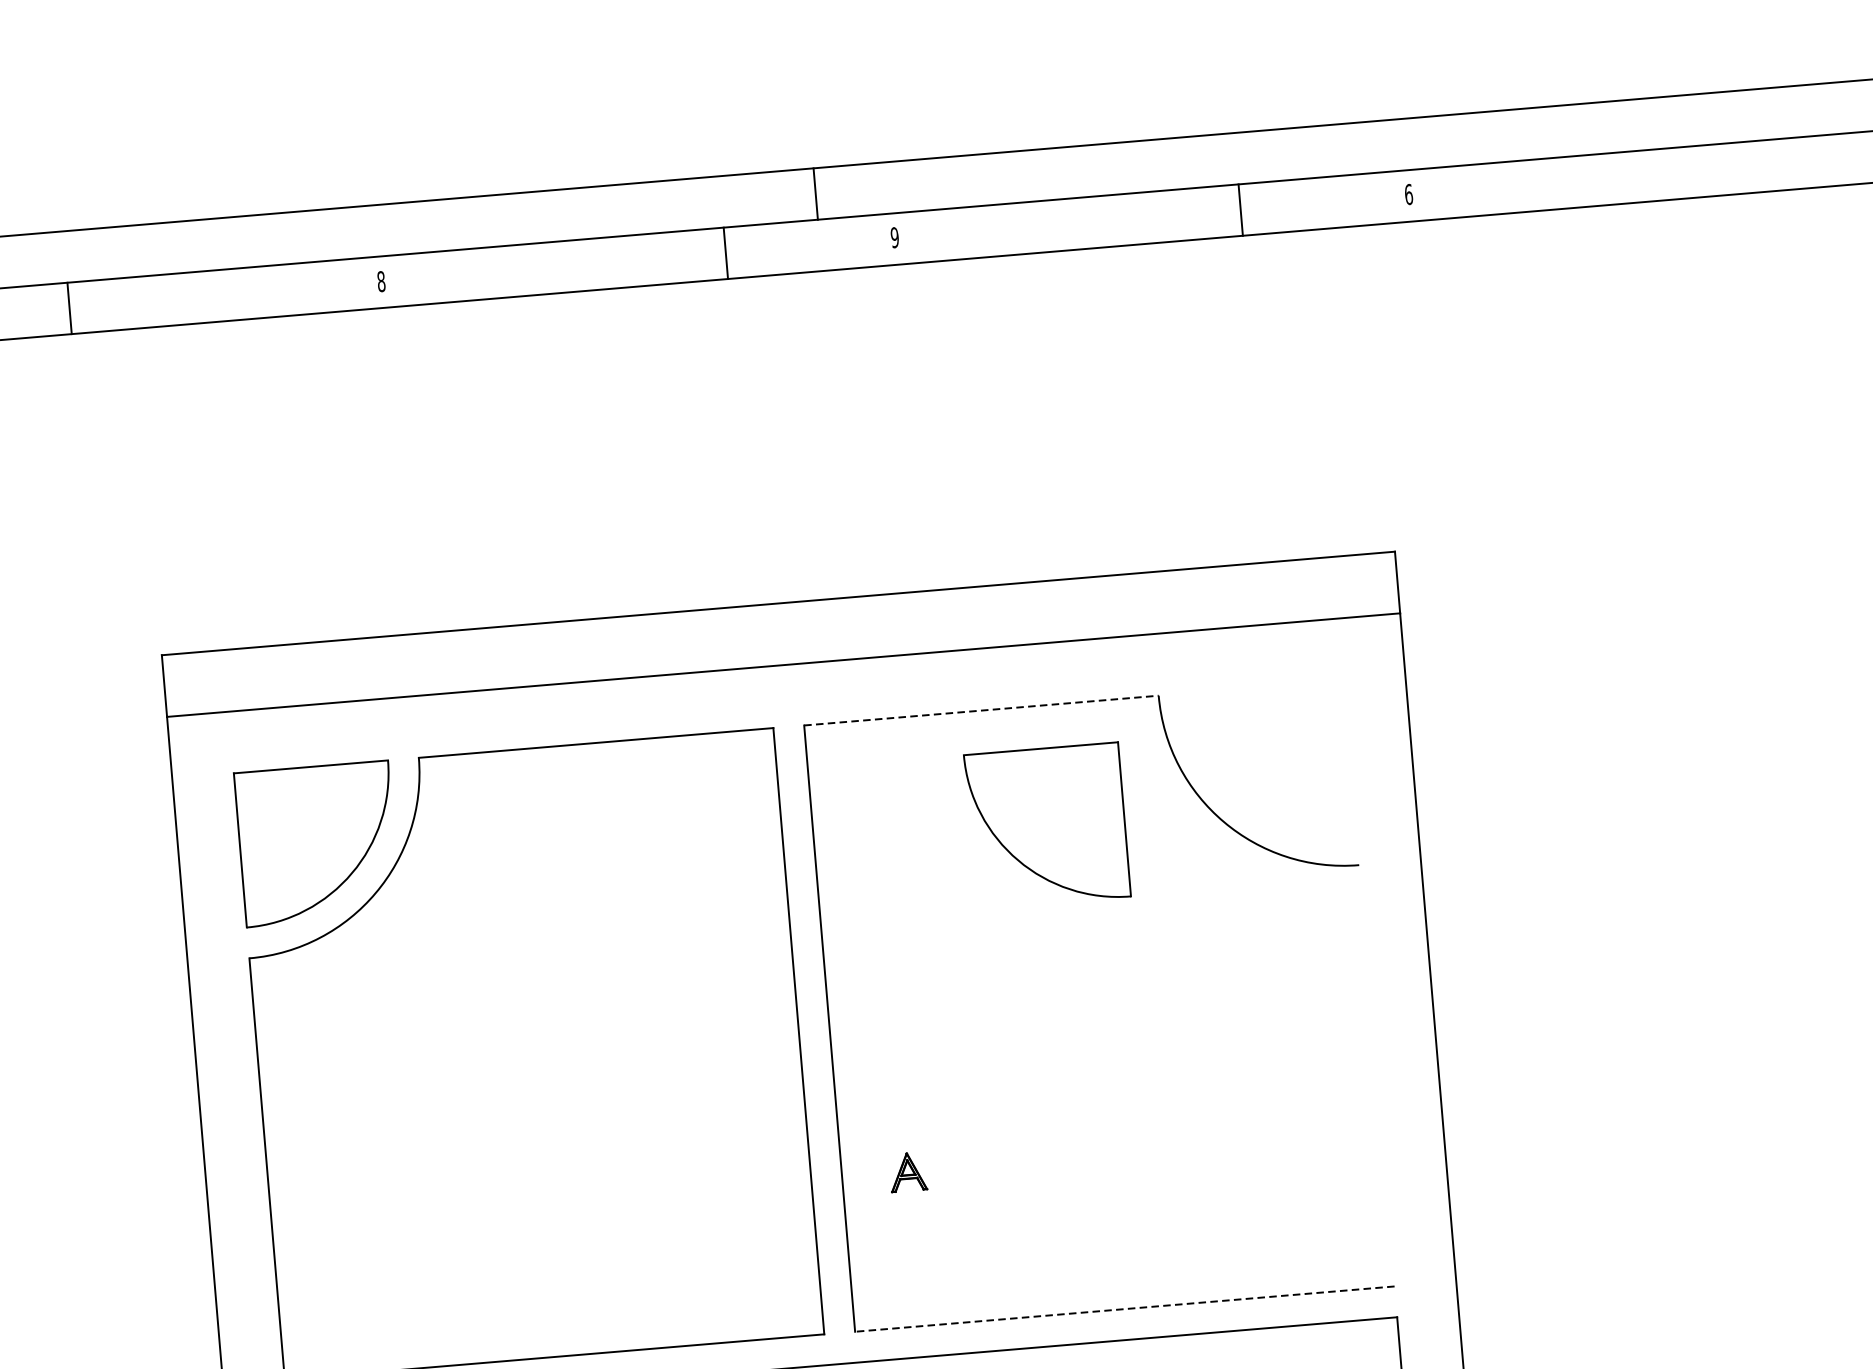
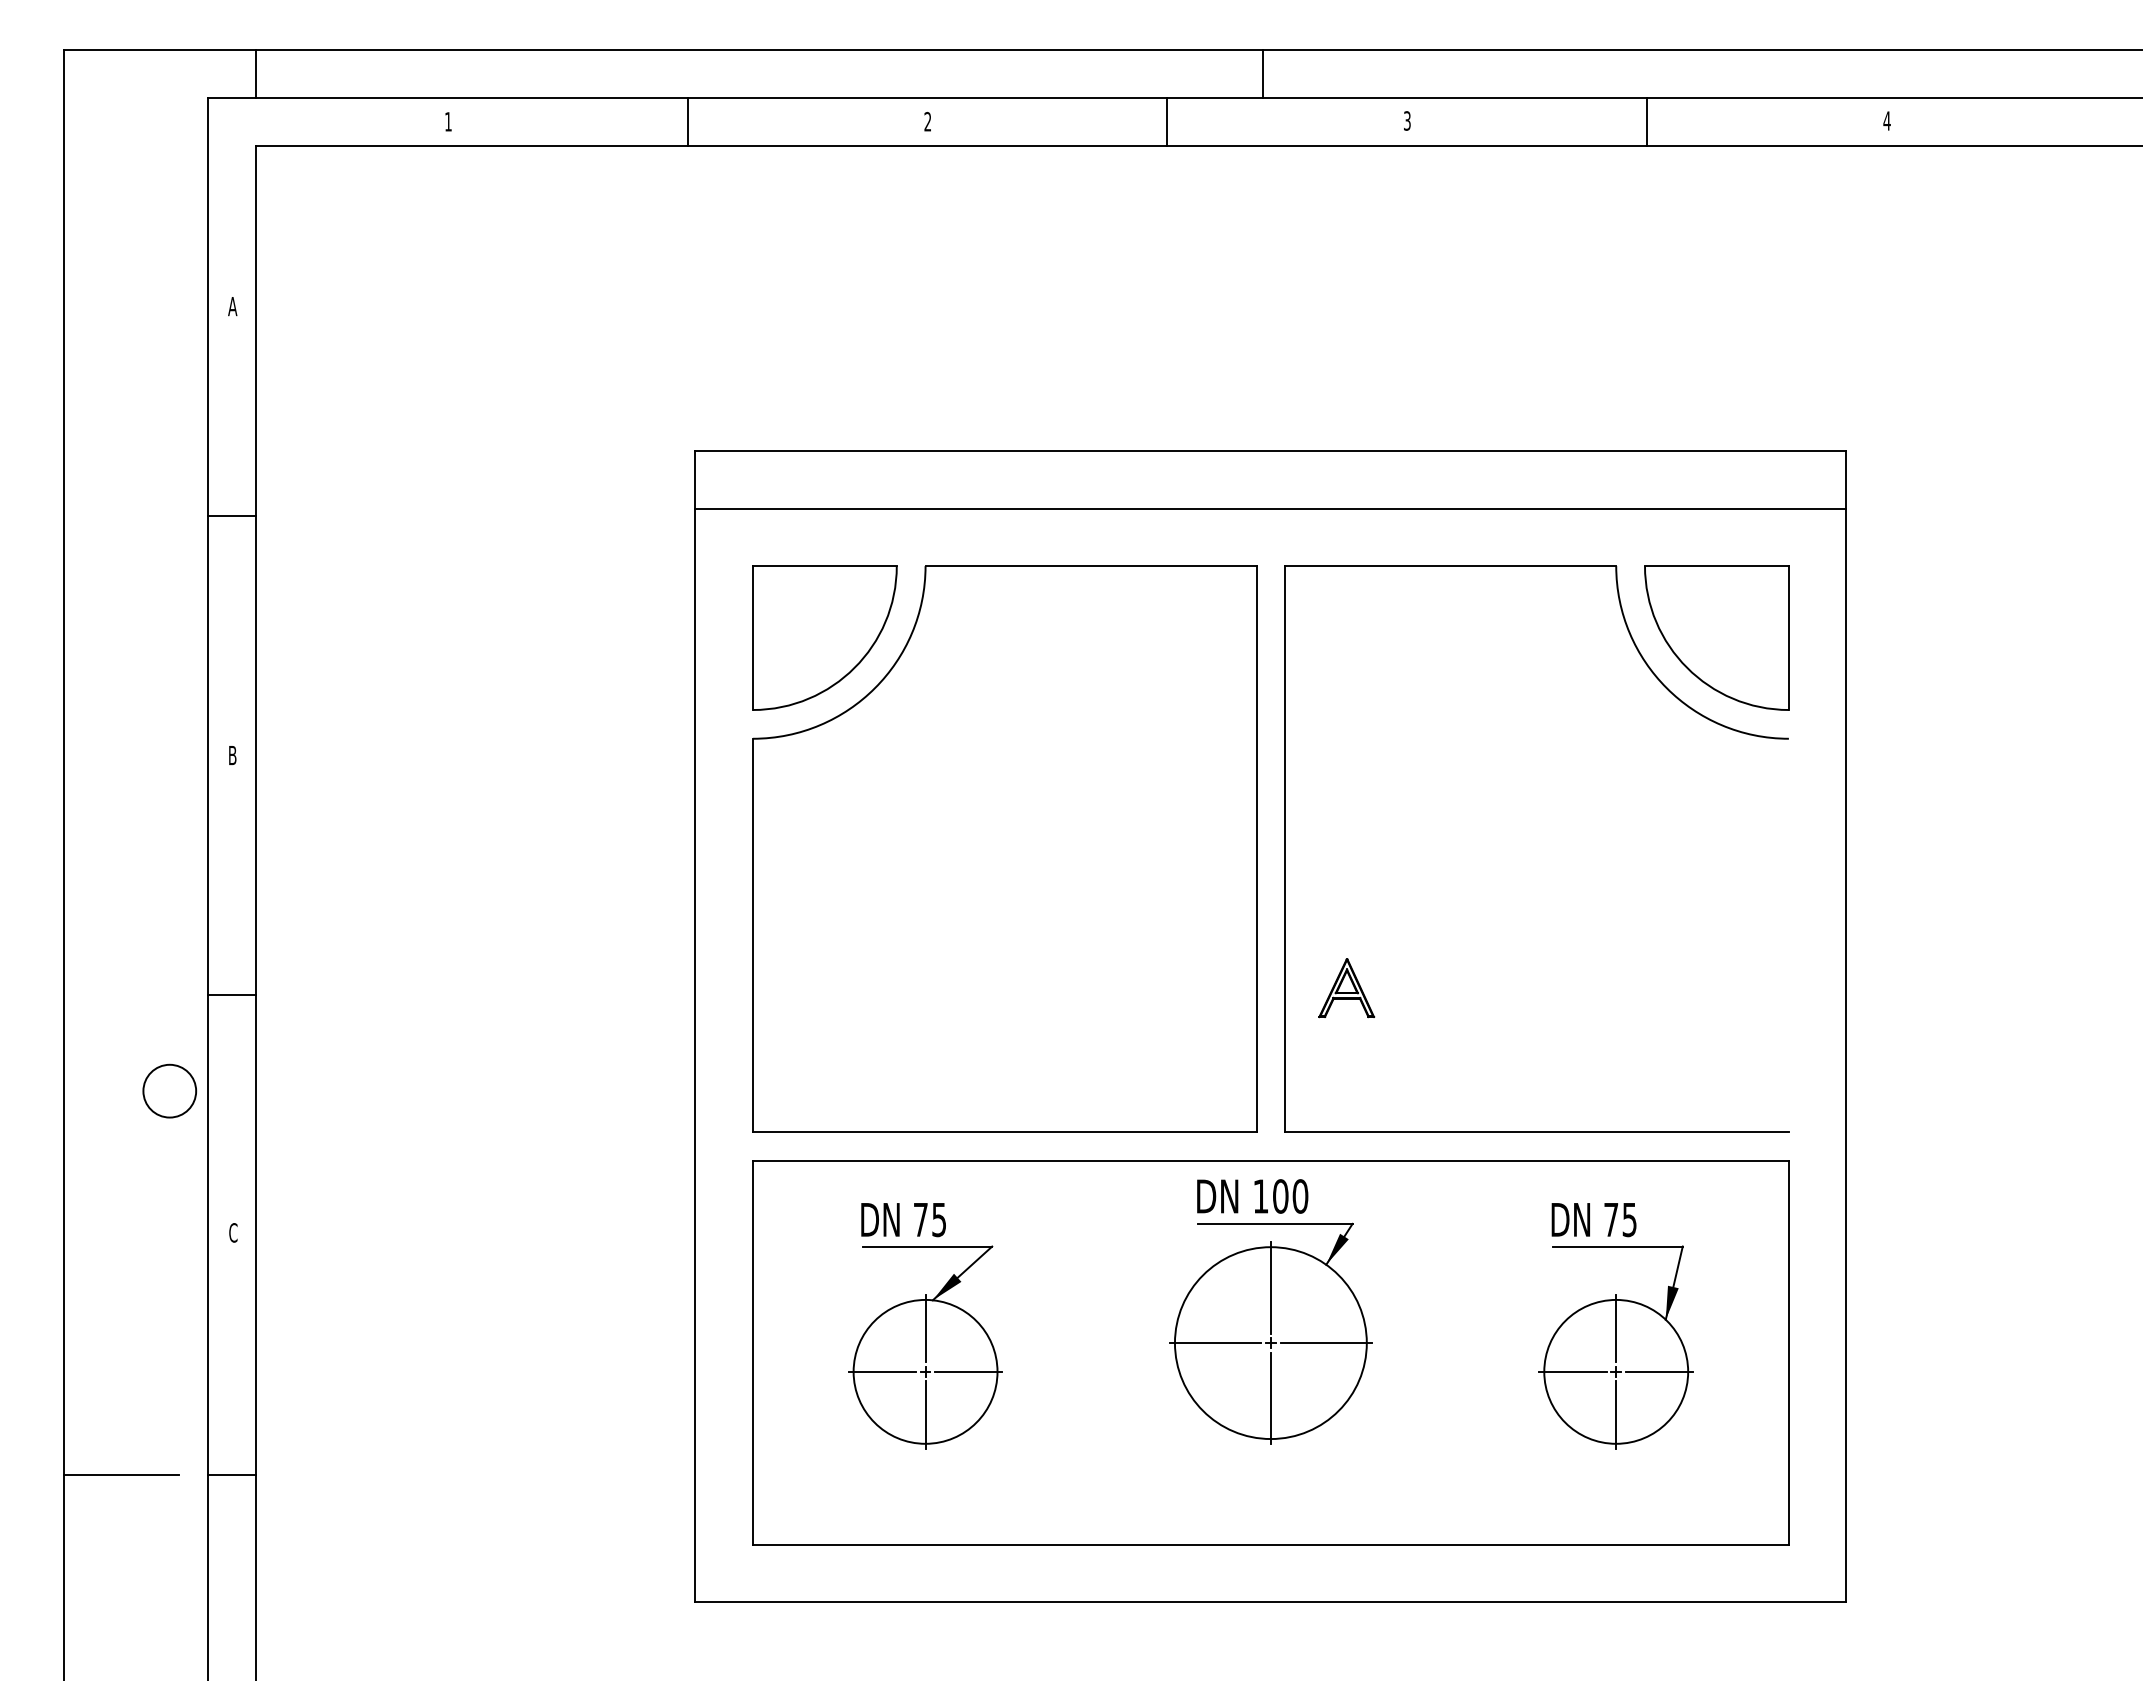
line: (815, 194) -> (1263, 74), moved
text: (1408, 194) -> (1886, 120), 6 -> 4
line: (1241, 210) -> (1647, 122), moved
text: (893, 237) -> (1406, 120), 9 -> 3
line: (725, 253) -> (1167, 122), moved
text: (380, 281) -> (927, 121), 8 -> 2
line: (69, 308) -> (687, 122), moved
line: (982, 710) -> (1451, 566), dashed -> solid
part: (1046, 825) -> (1716, 637), moved
part: (907, 1172) -> (1346, 988), size x1.67
line: (1125, 1309) -> (1537, 1132), dashed -> solid

